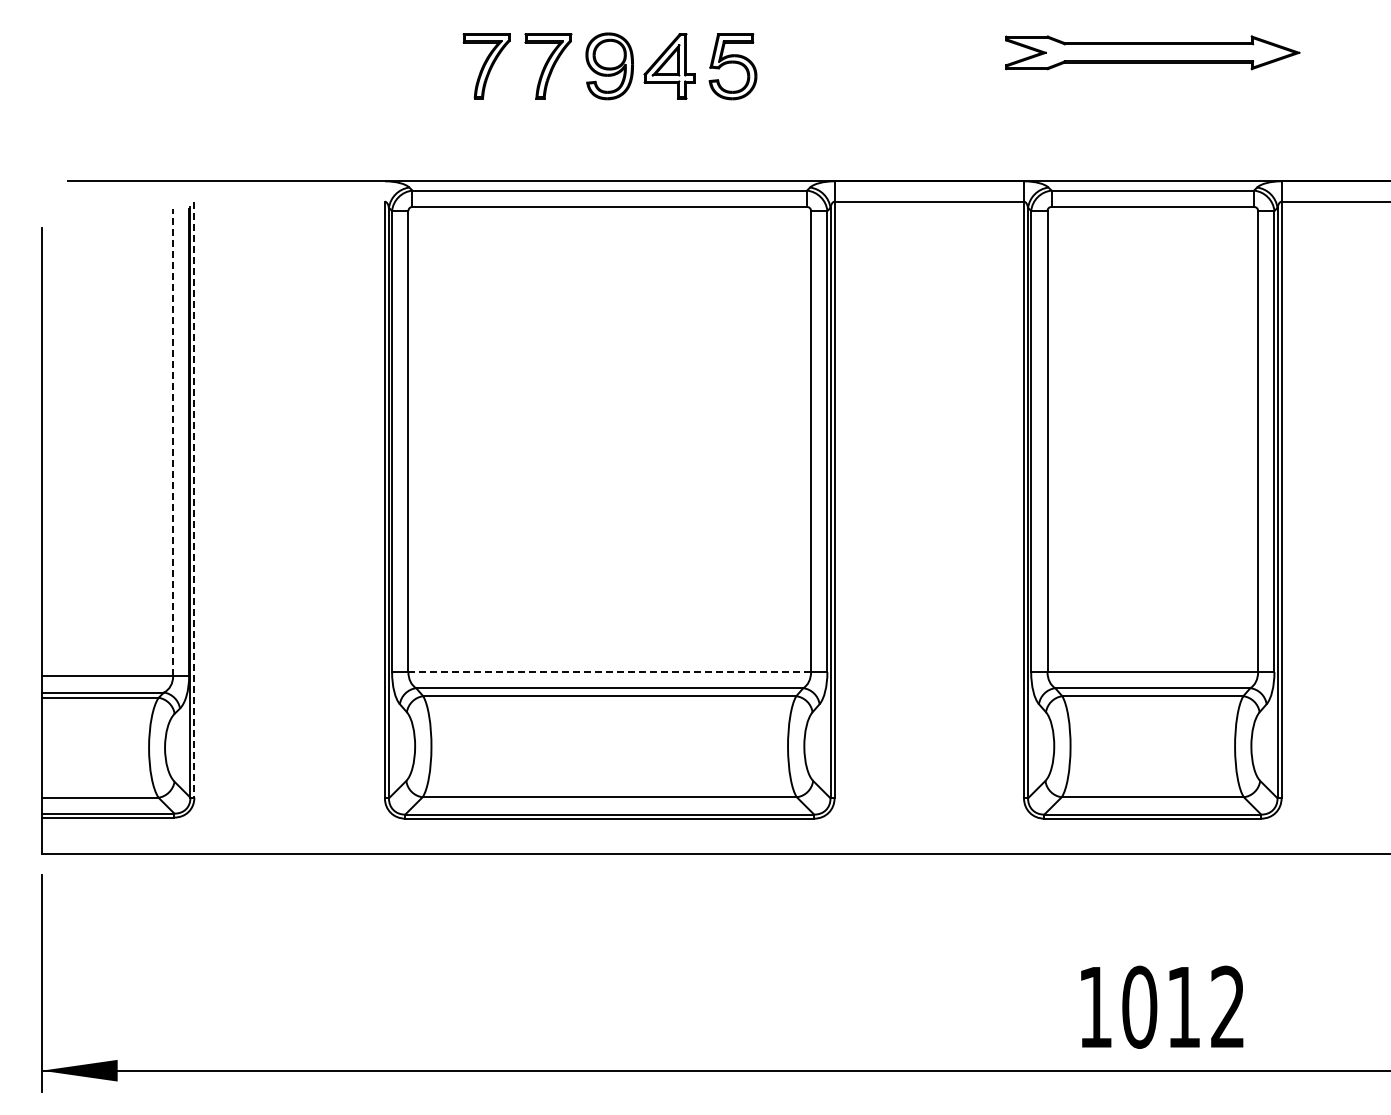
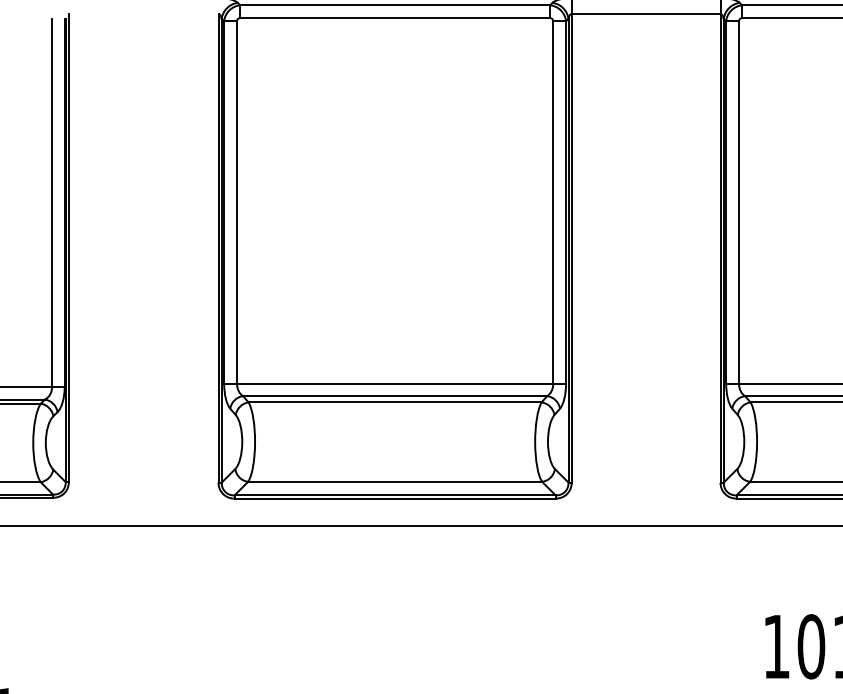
line: (173, 442) -> (52, 203), dashed -> solid
line: (194, 499) -> (68, 247), dashed -> solid
line: (610, 672) -> (395, 383), dashed -> solid

